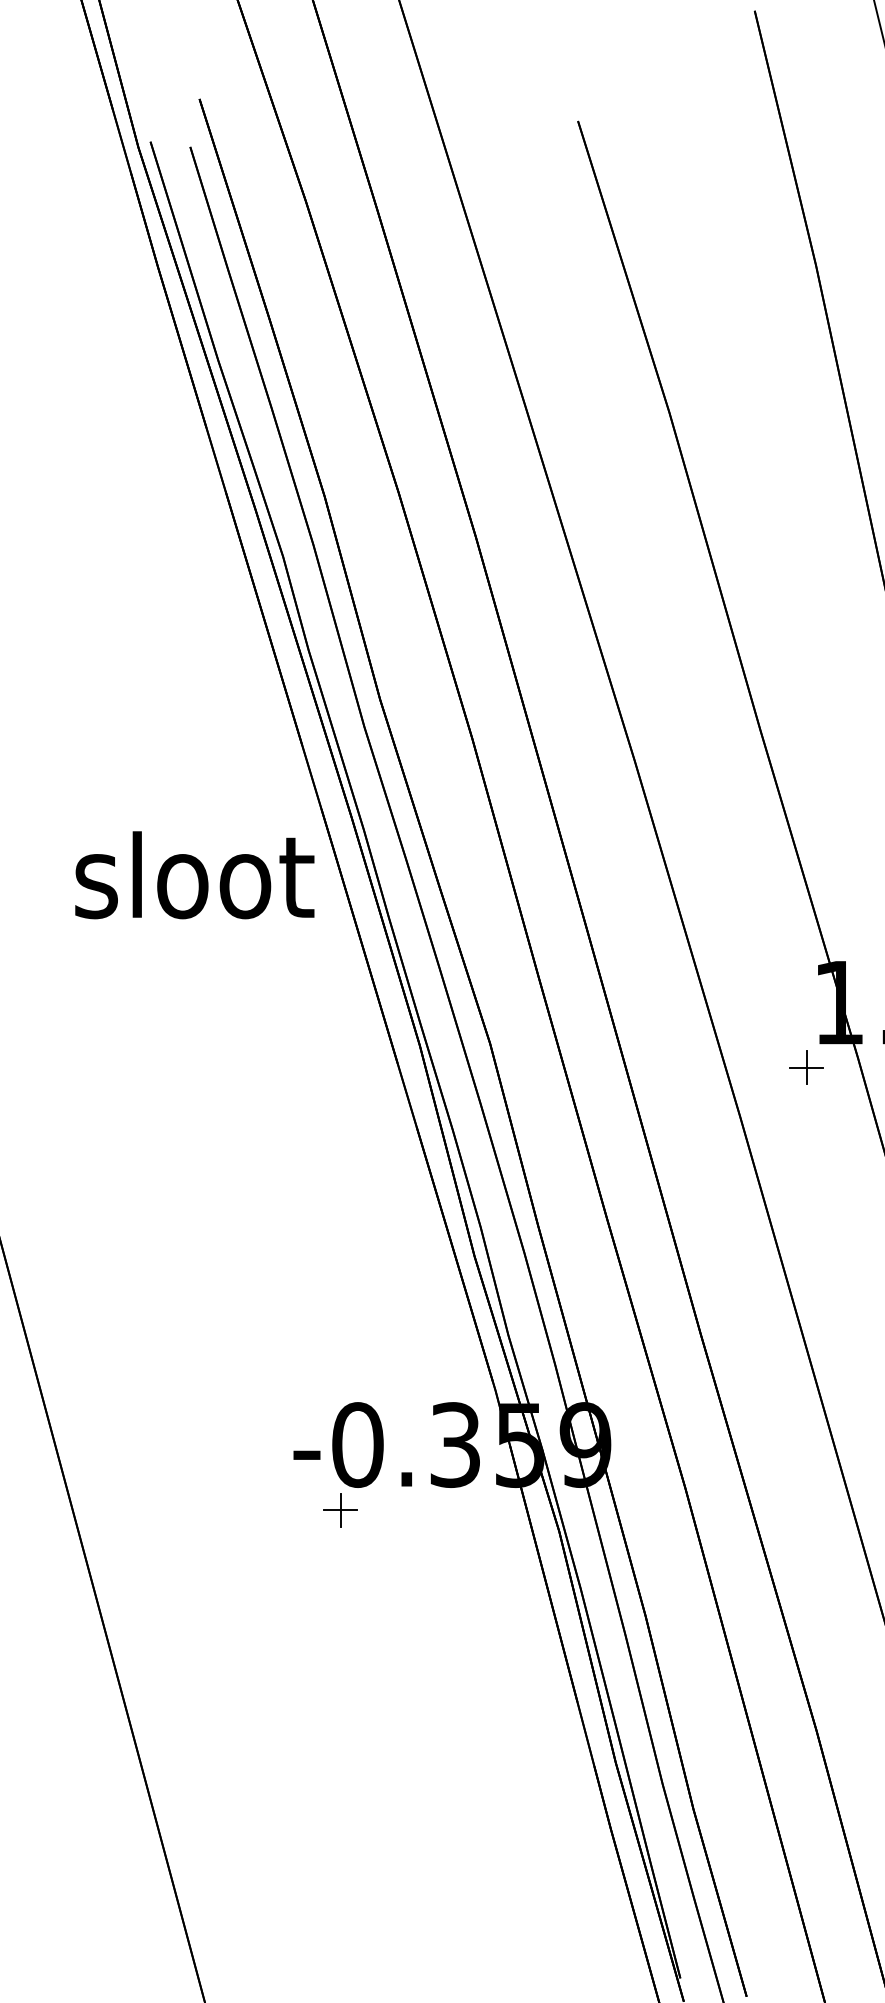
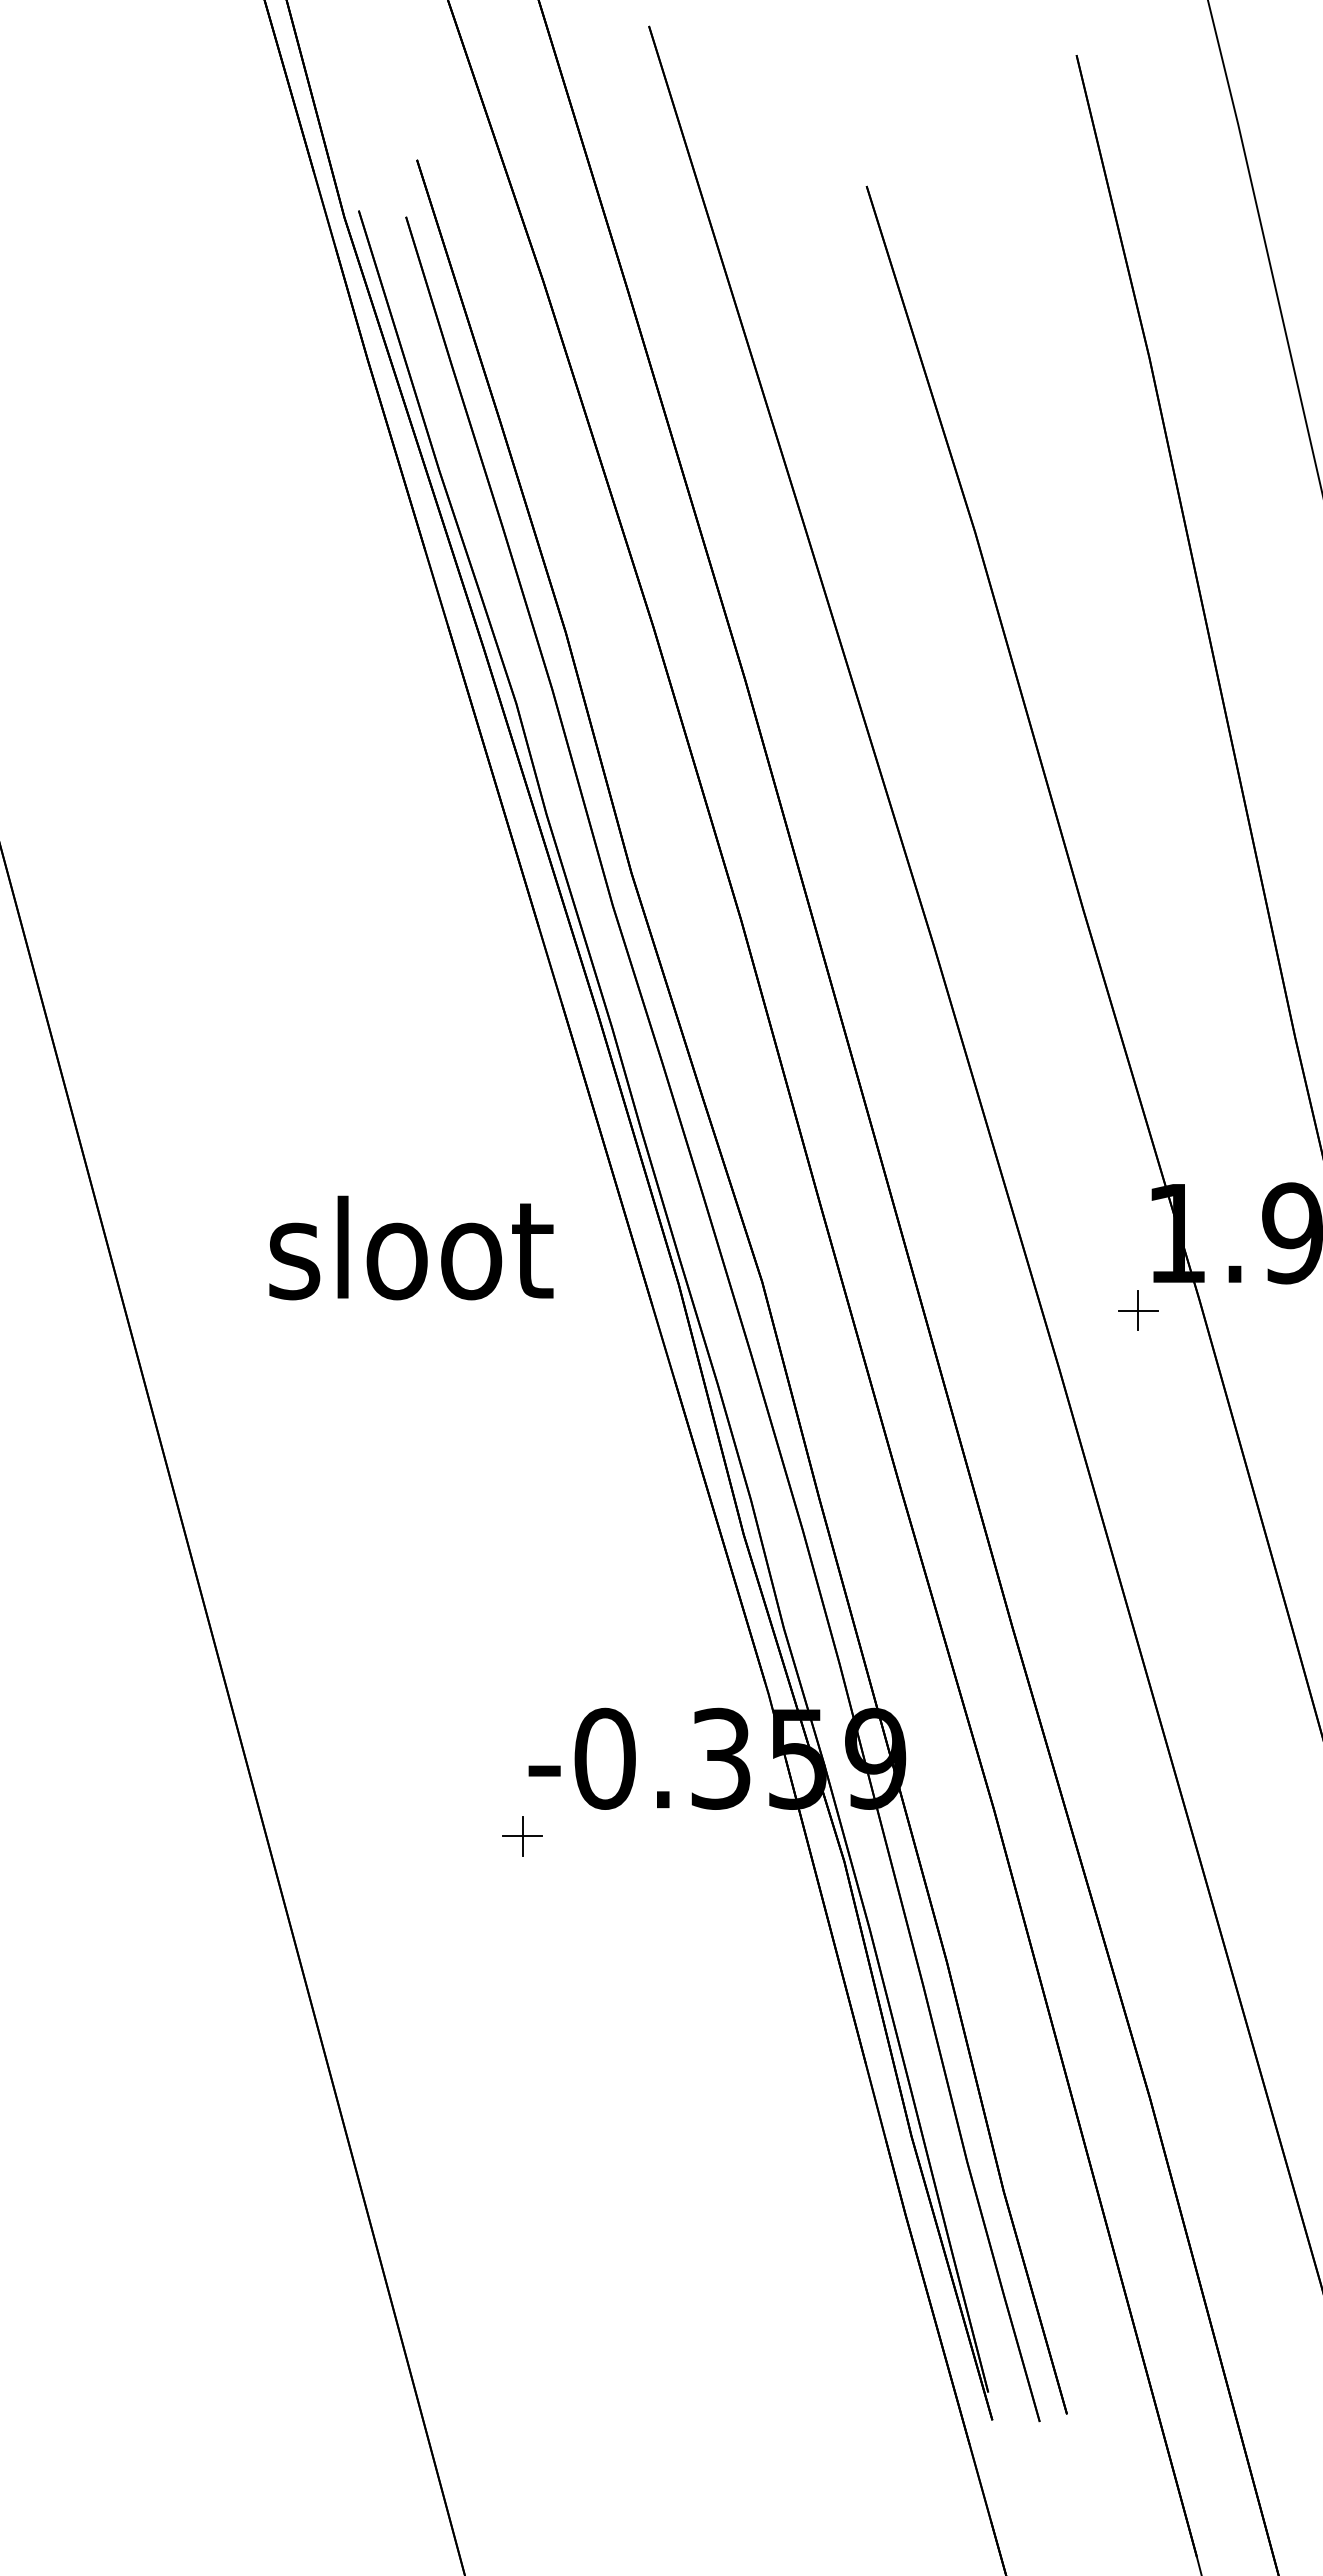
text: (194, 874) -> (411, 1247), moved
part: (340, 1510) -> (522, 1836), moved

